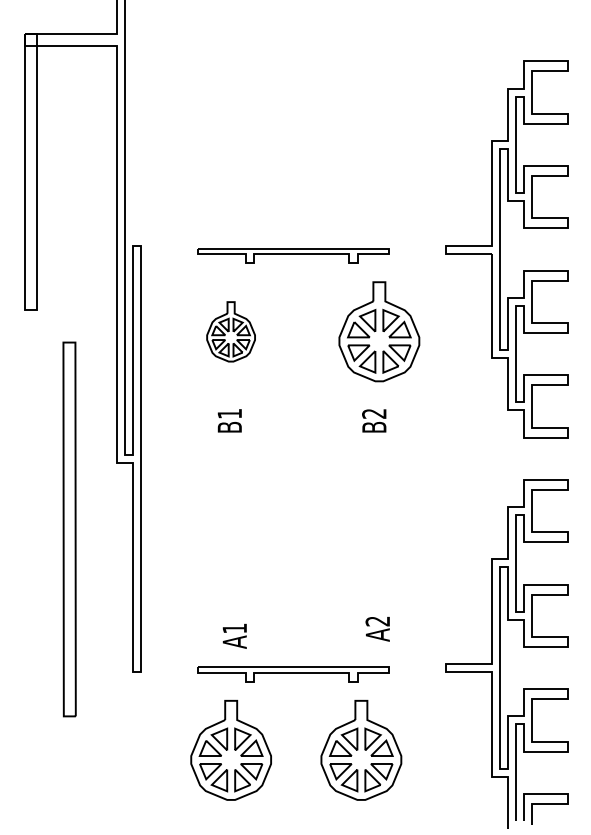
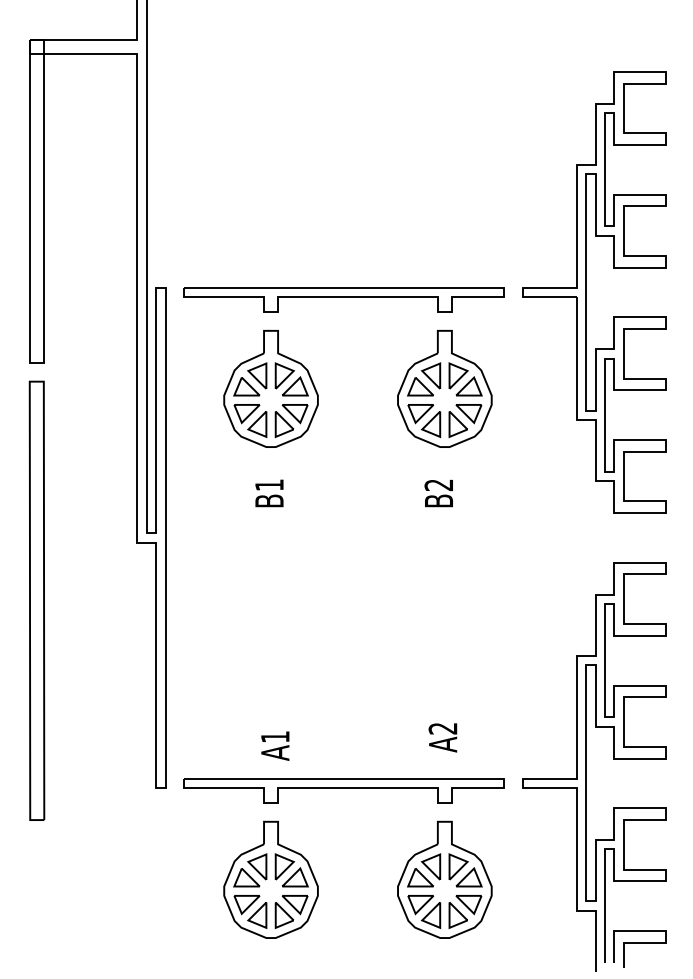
part: (293, 255) -> (344, 299), size x1.43
part: (230, 331) -> (270, 388), size x1.67
part: (69, 529) -> (36, 600), moved
part: (293, 674) -> (344, 790), size x1.43
part: (361, 750) -> (445, 880), moved

